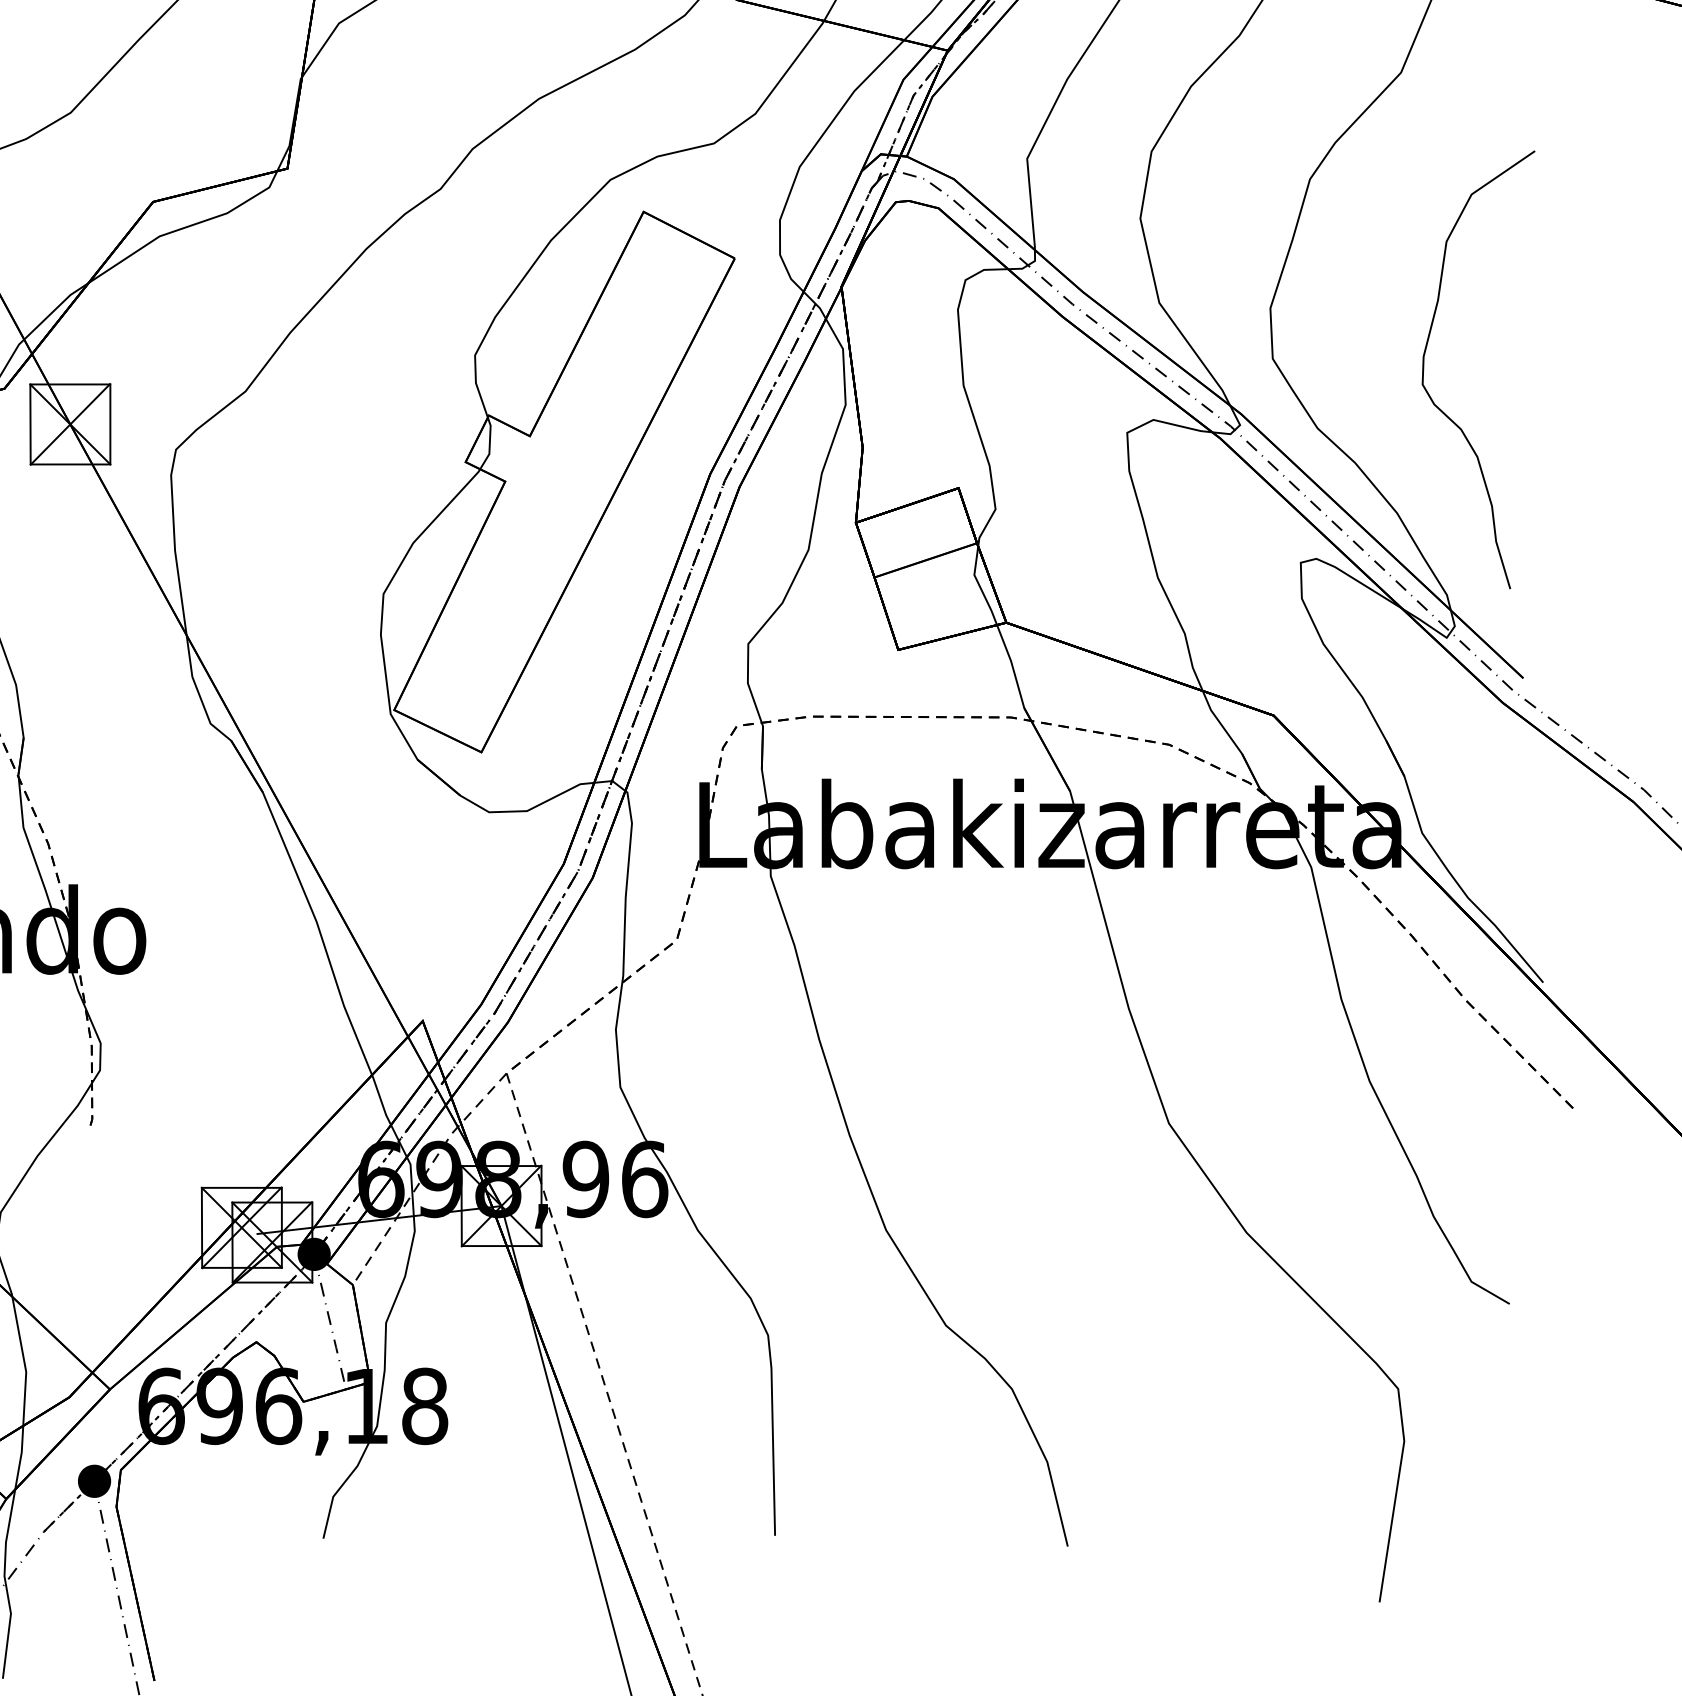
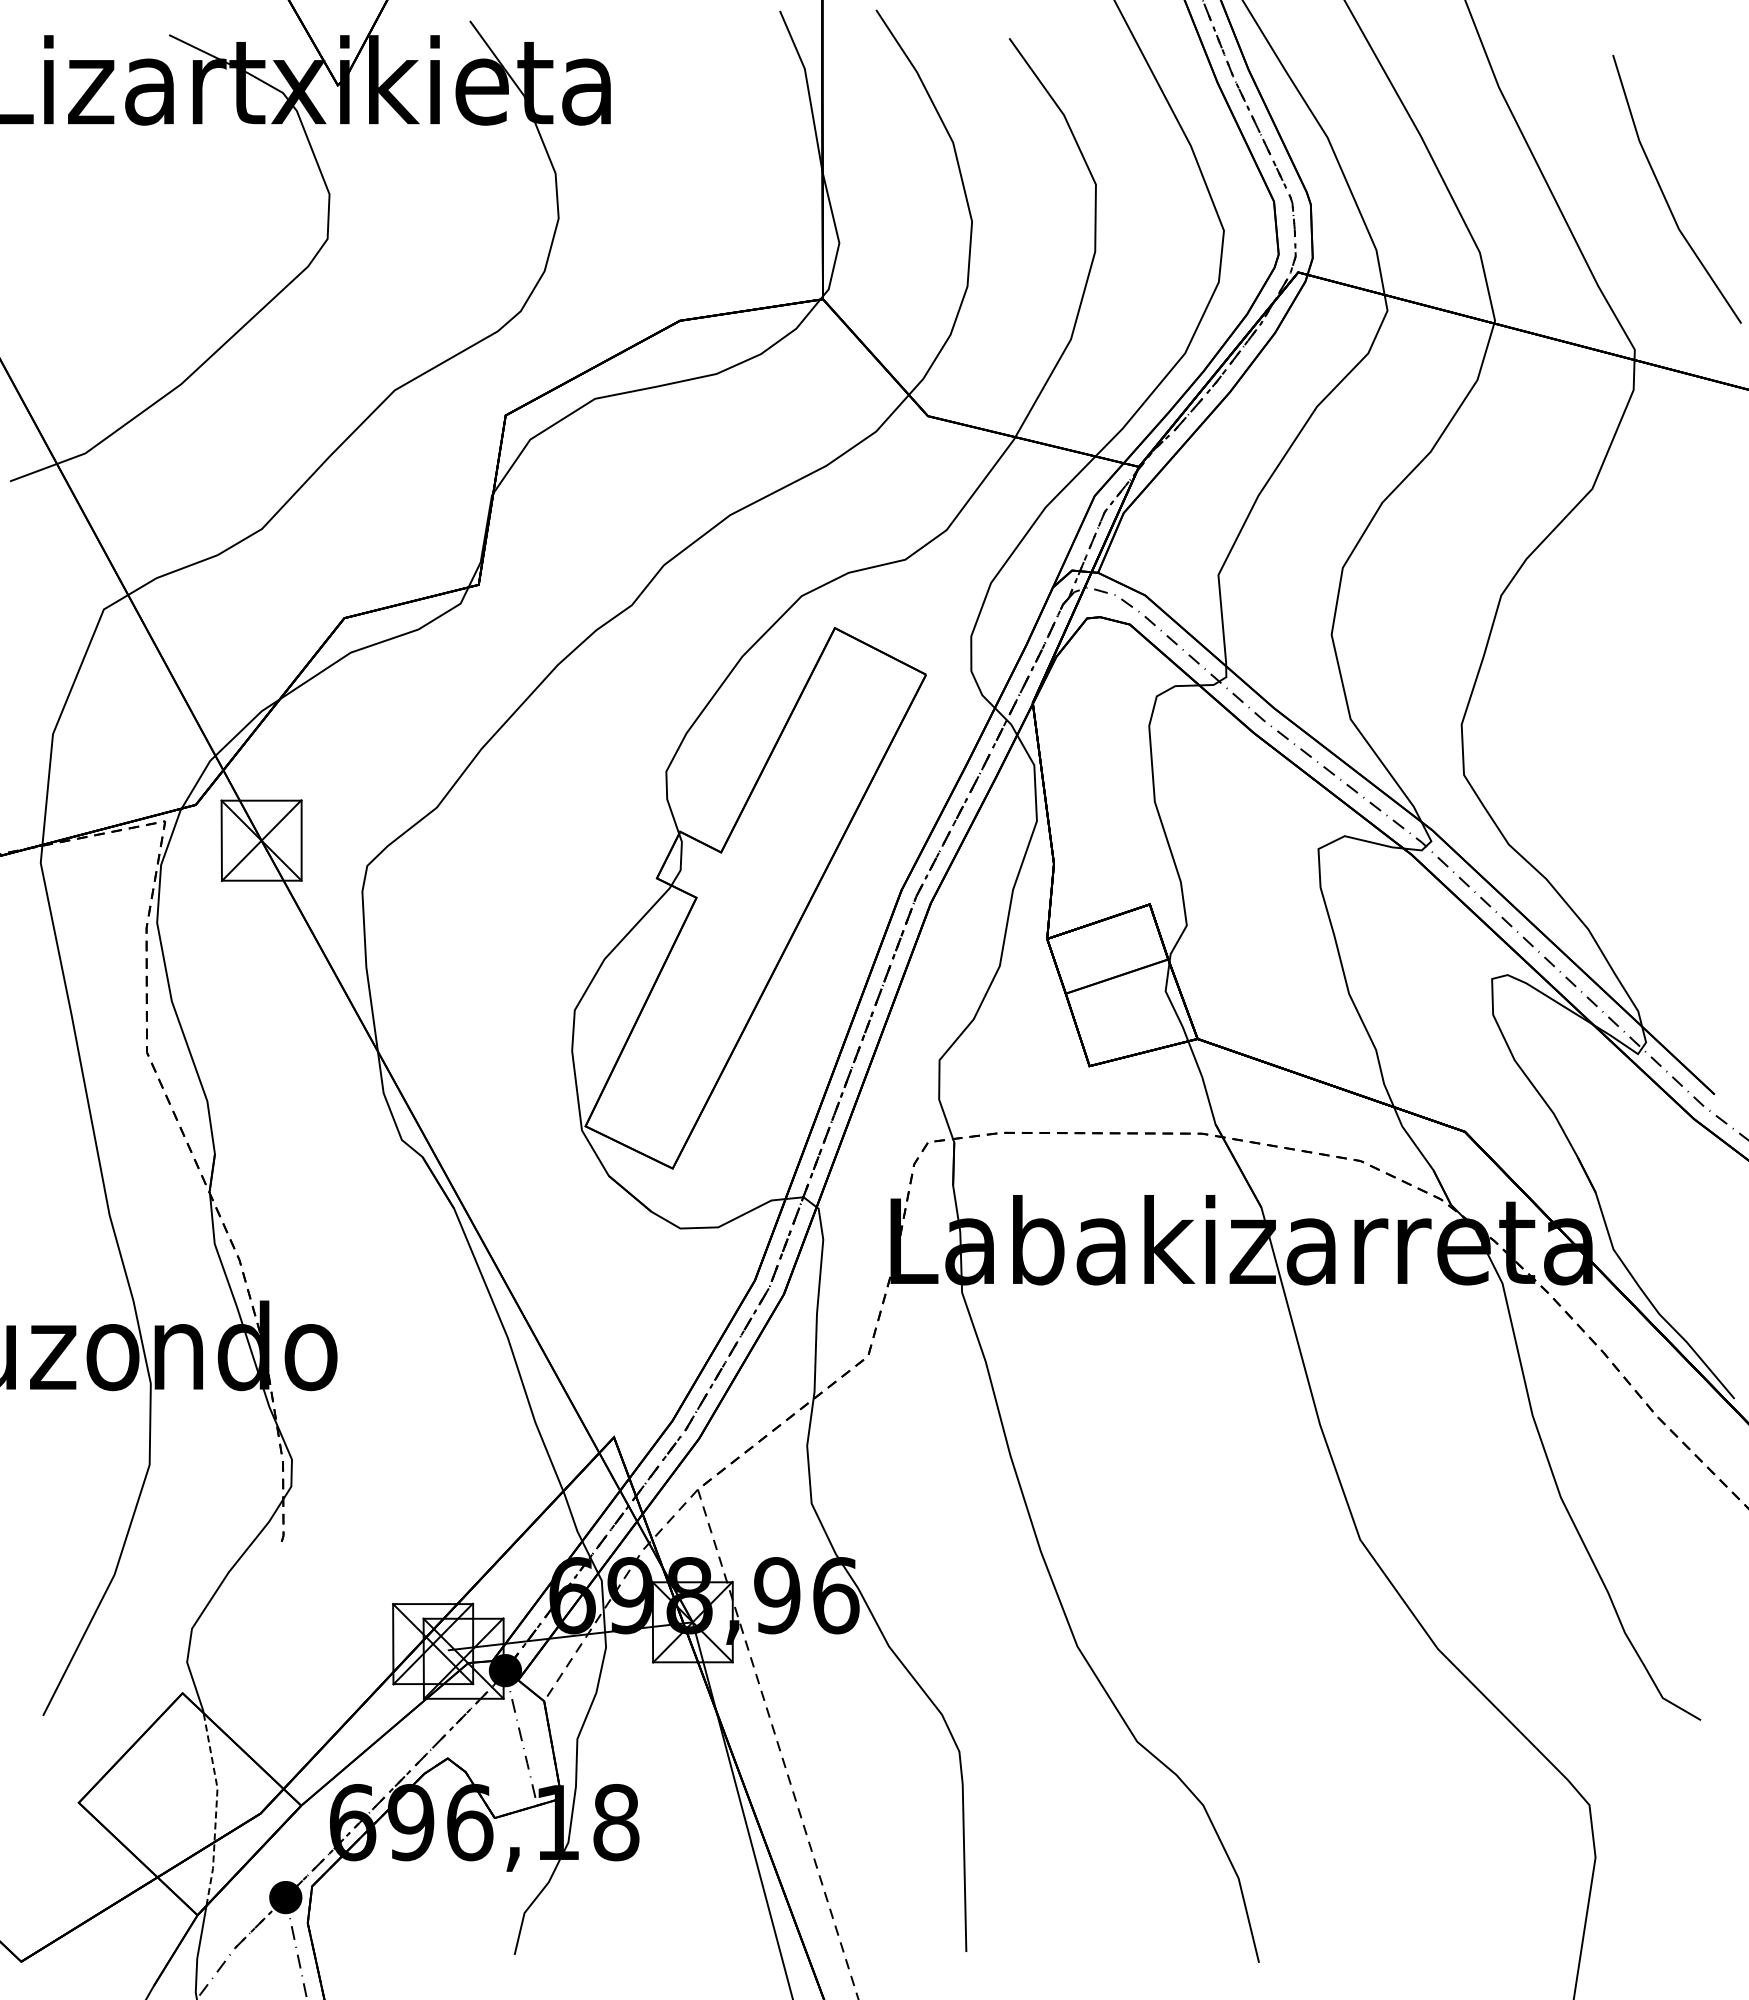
curve: (1424, 369) -> (1615, 785), removed
line: (25, 1393) -> (216, 1809), solid -> dashed

